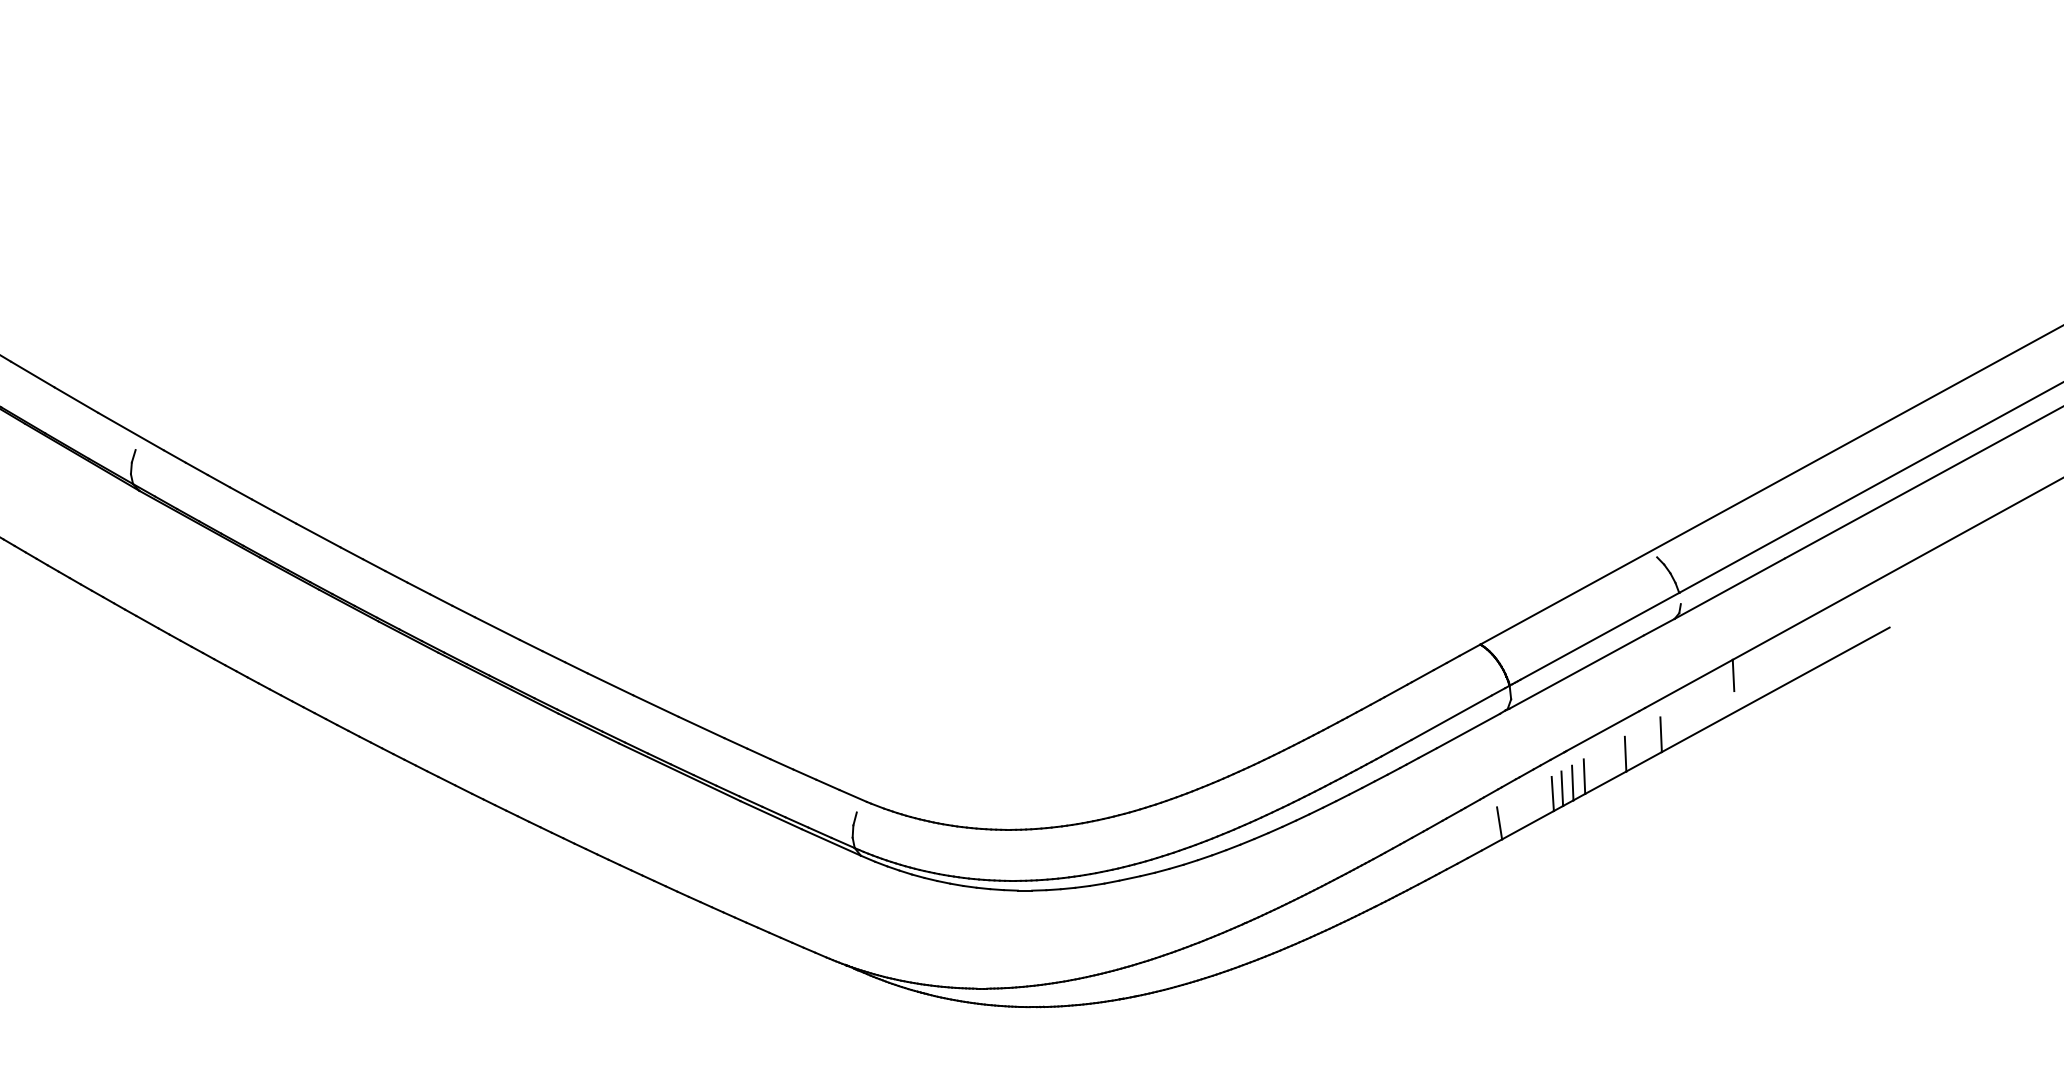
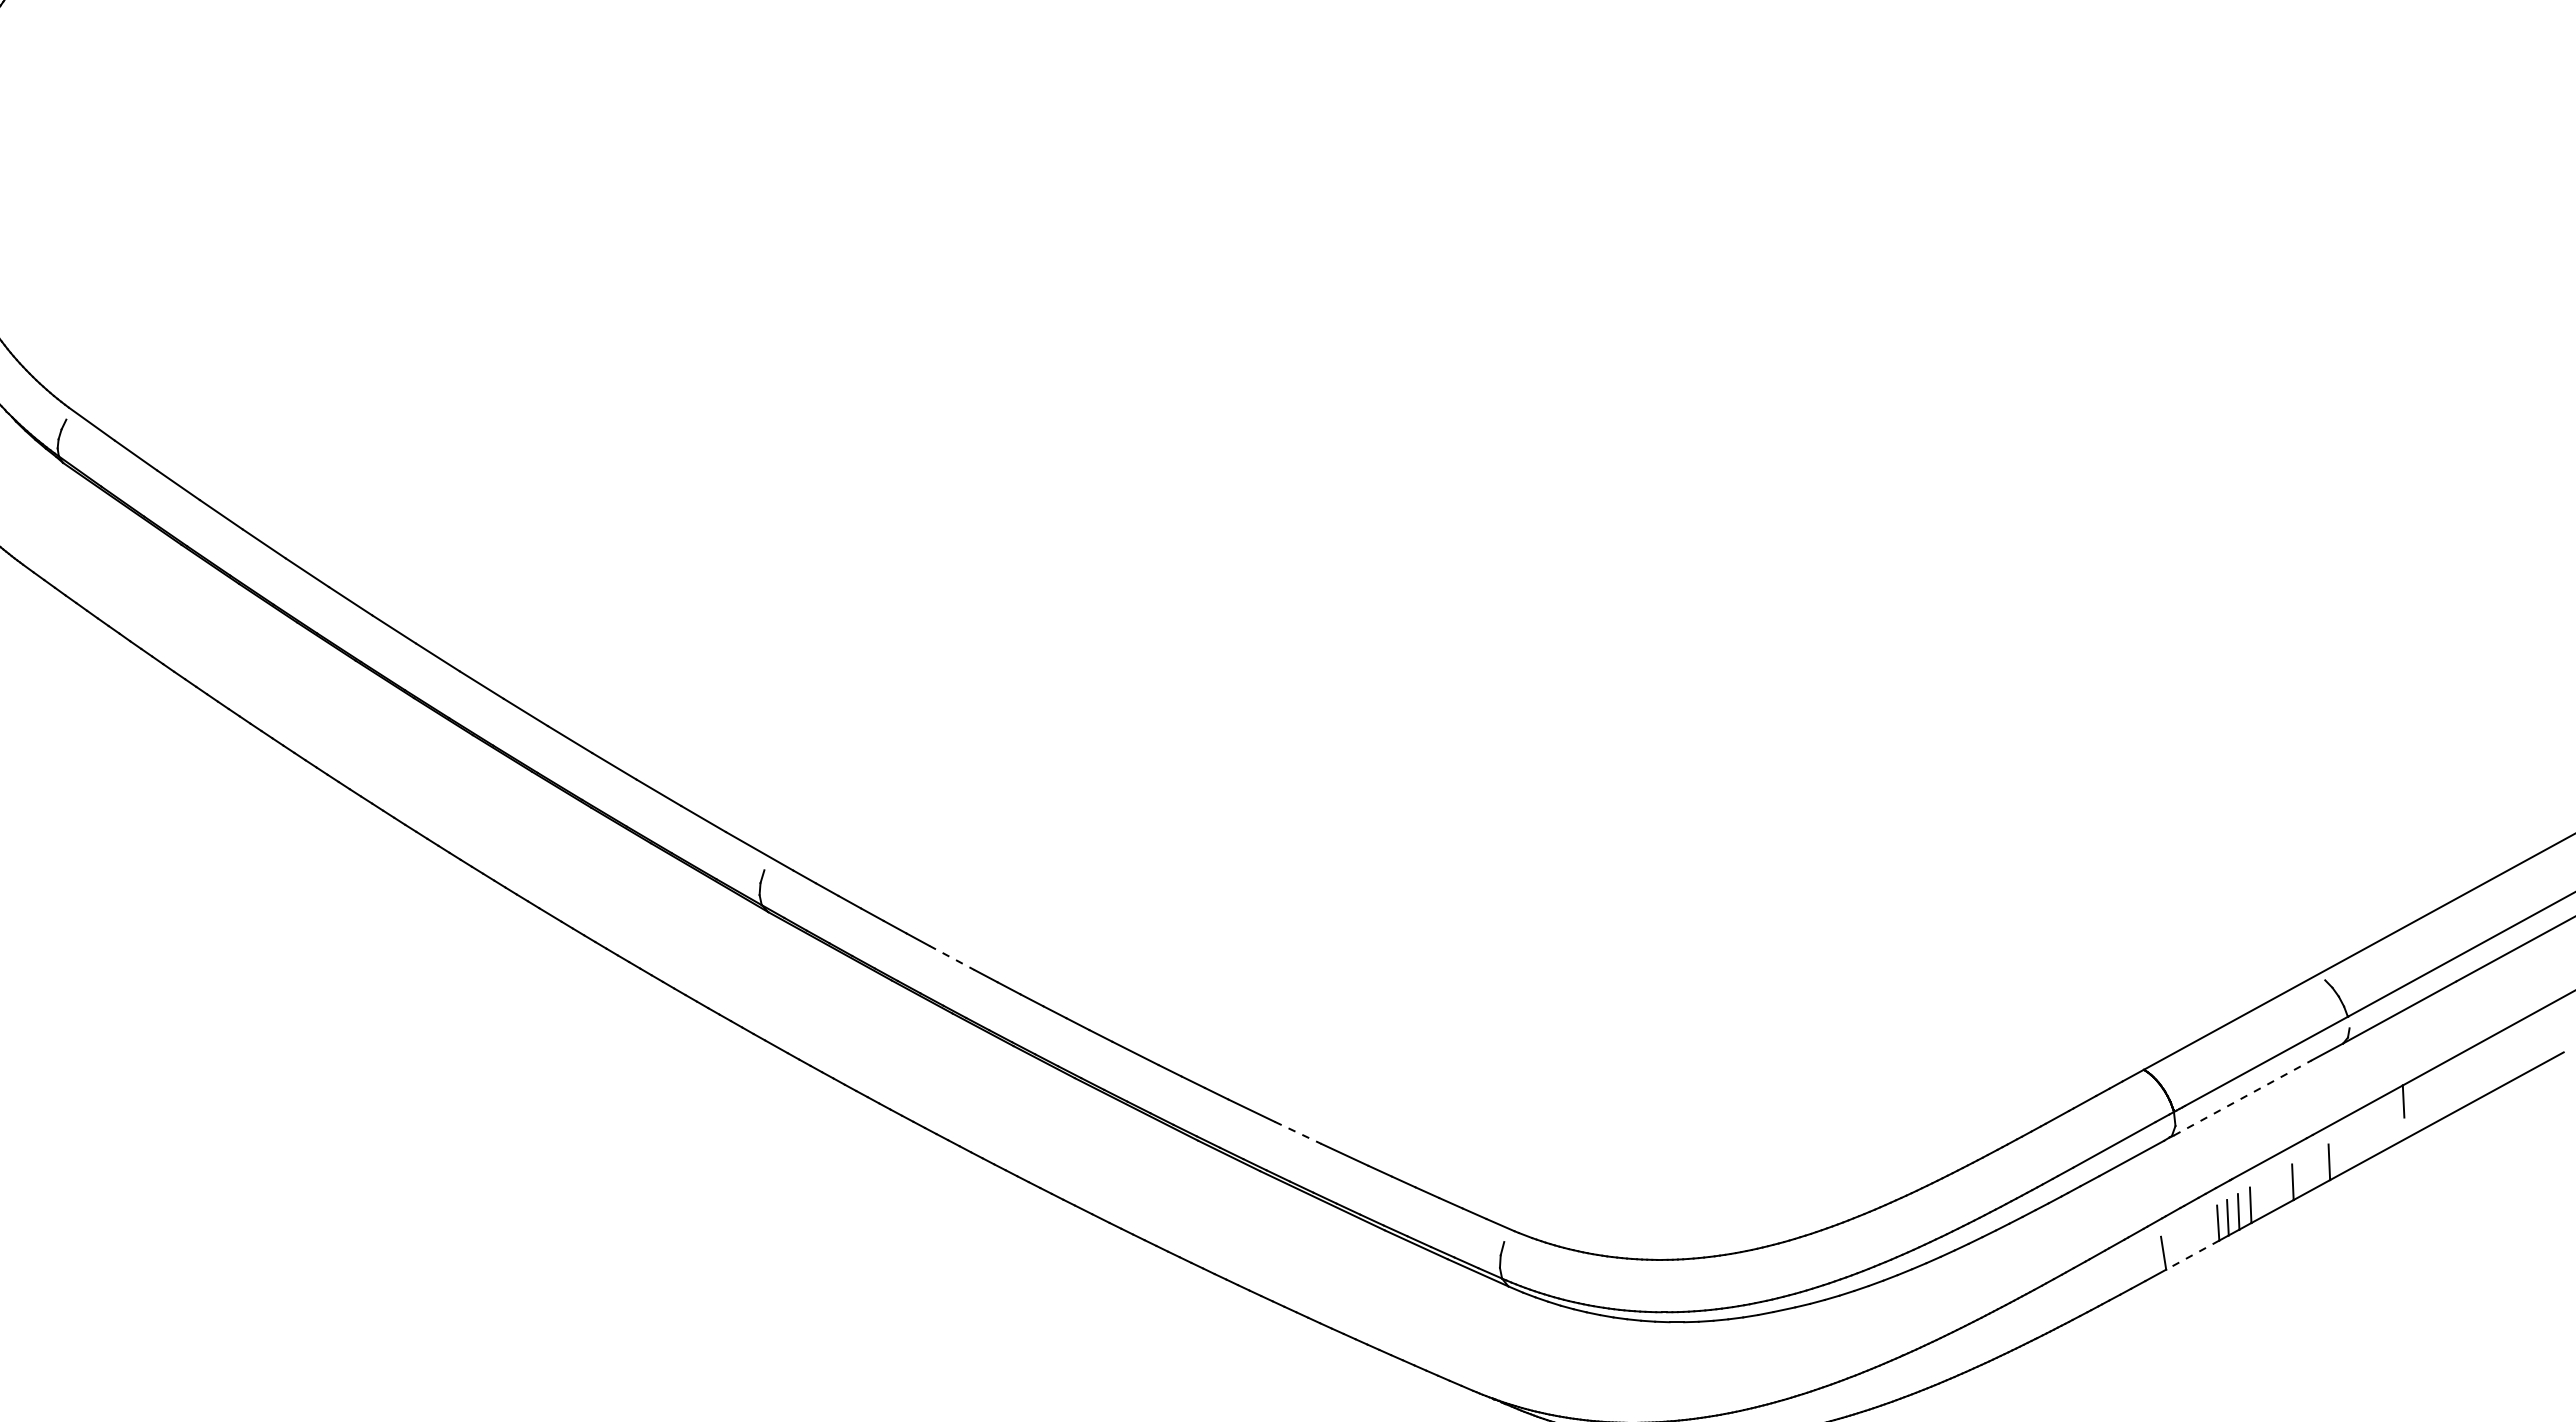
line: (318, 535) -> (952, 957), solid -> dashed
line: (1576, 672) -> (2242, 1098), solid -> dashed
line: (656, 705) -> (1298, 1132), solid -> dashed
line: (1527, 825) -> (2192, 1255), solid -> dashed

